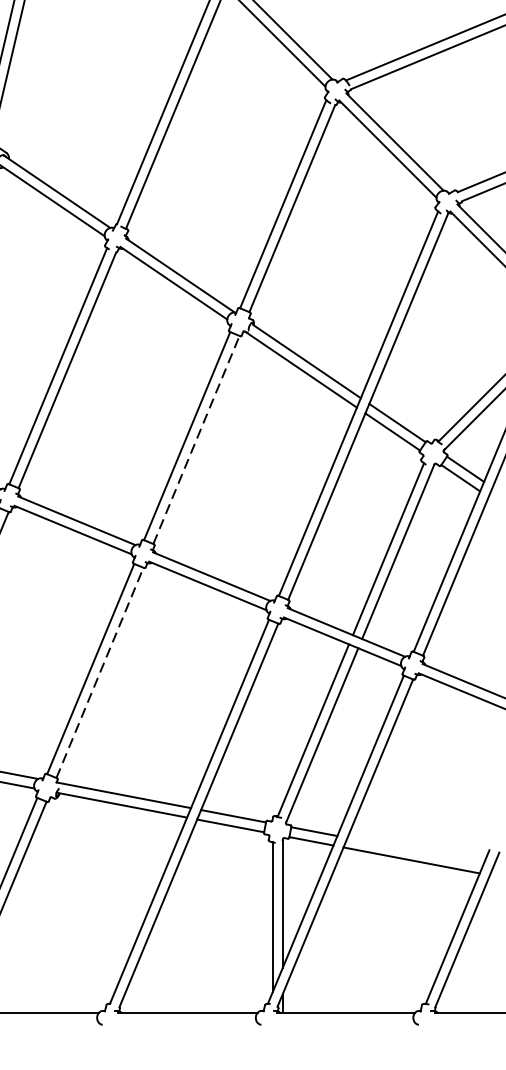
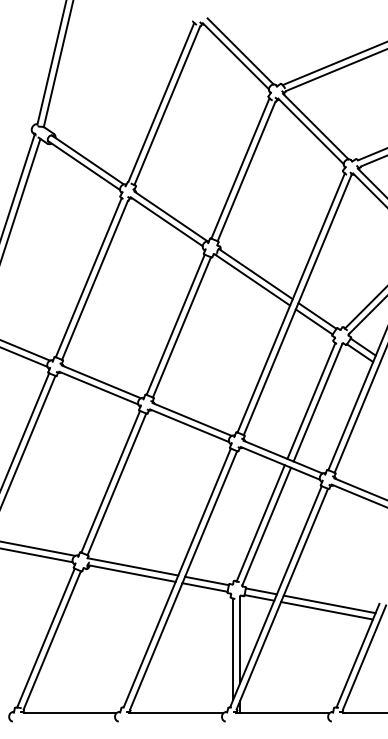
line: (195, 440) -> (181, 327), dashed -> solid
line: (99, 673) -> (116, 484), dashed -> solid
line: (415, 851) -> (329, 604), added

